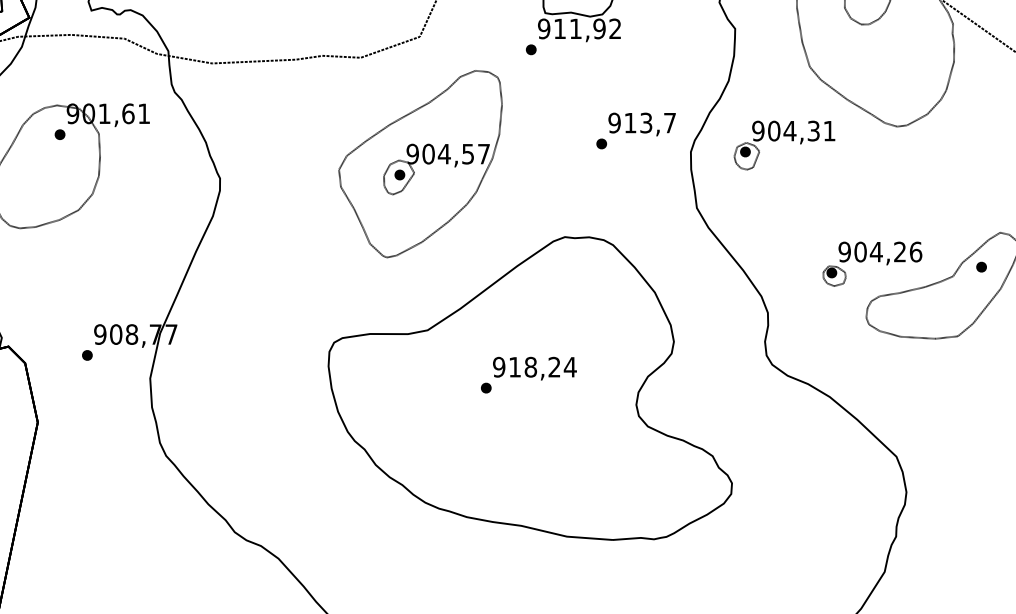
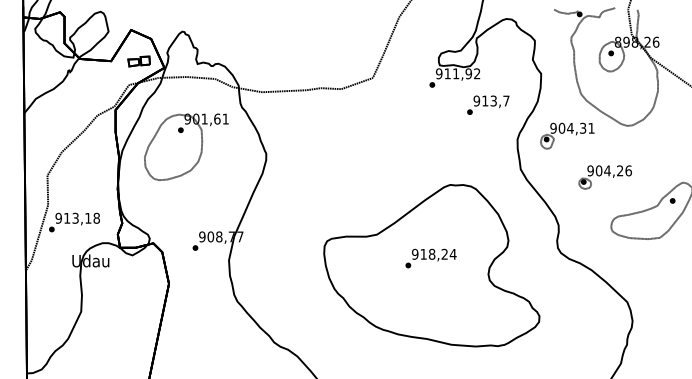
text: (636, 129) -> (488, 104), moved
part: (420, 163) -> (373, 145), removed
part: (870, 264) -> (604, 177), moved

